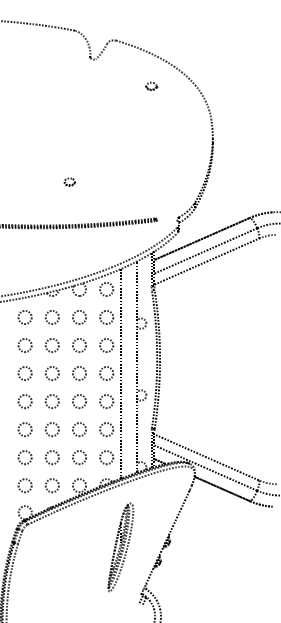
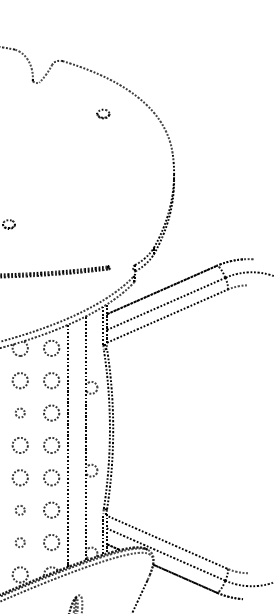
circle: (79, 345) -> (20, 413), size x0.6
circle: (79, 429) -> (20, 510), size x0.6
circle: (79, 457) -> (20, 542), size x0.6

